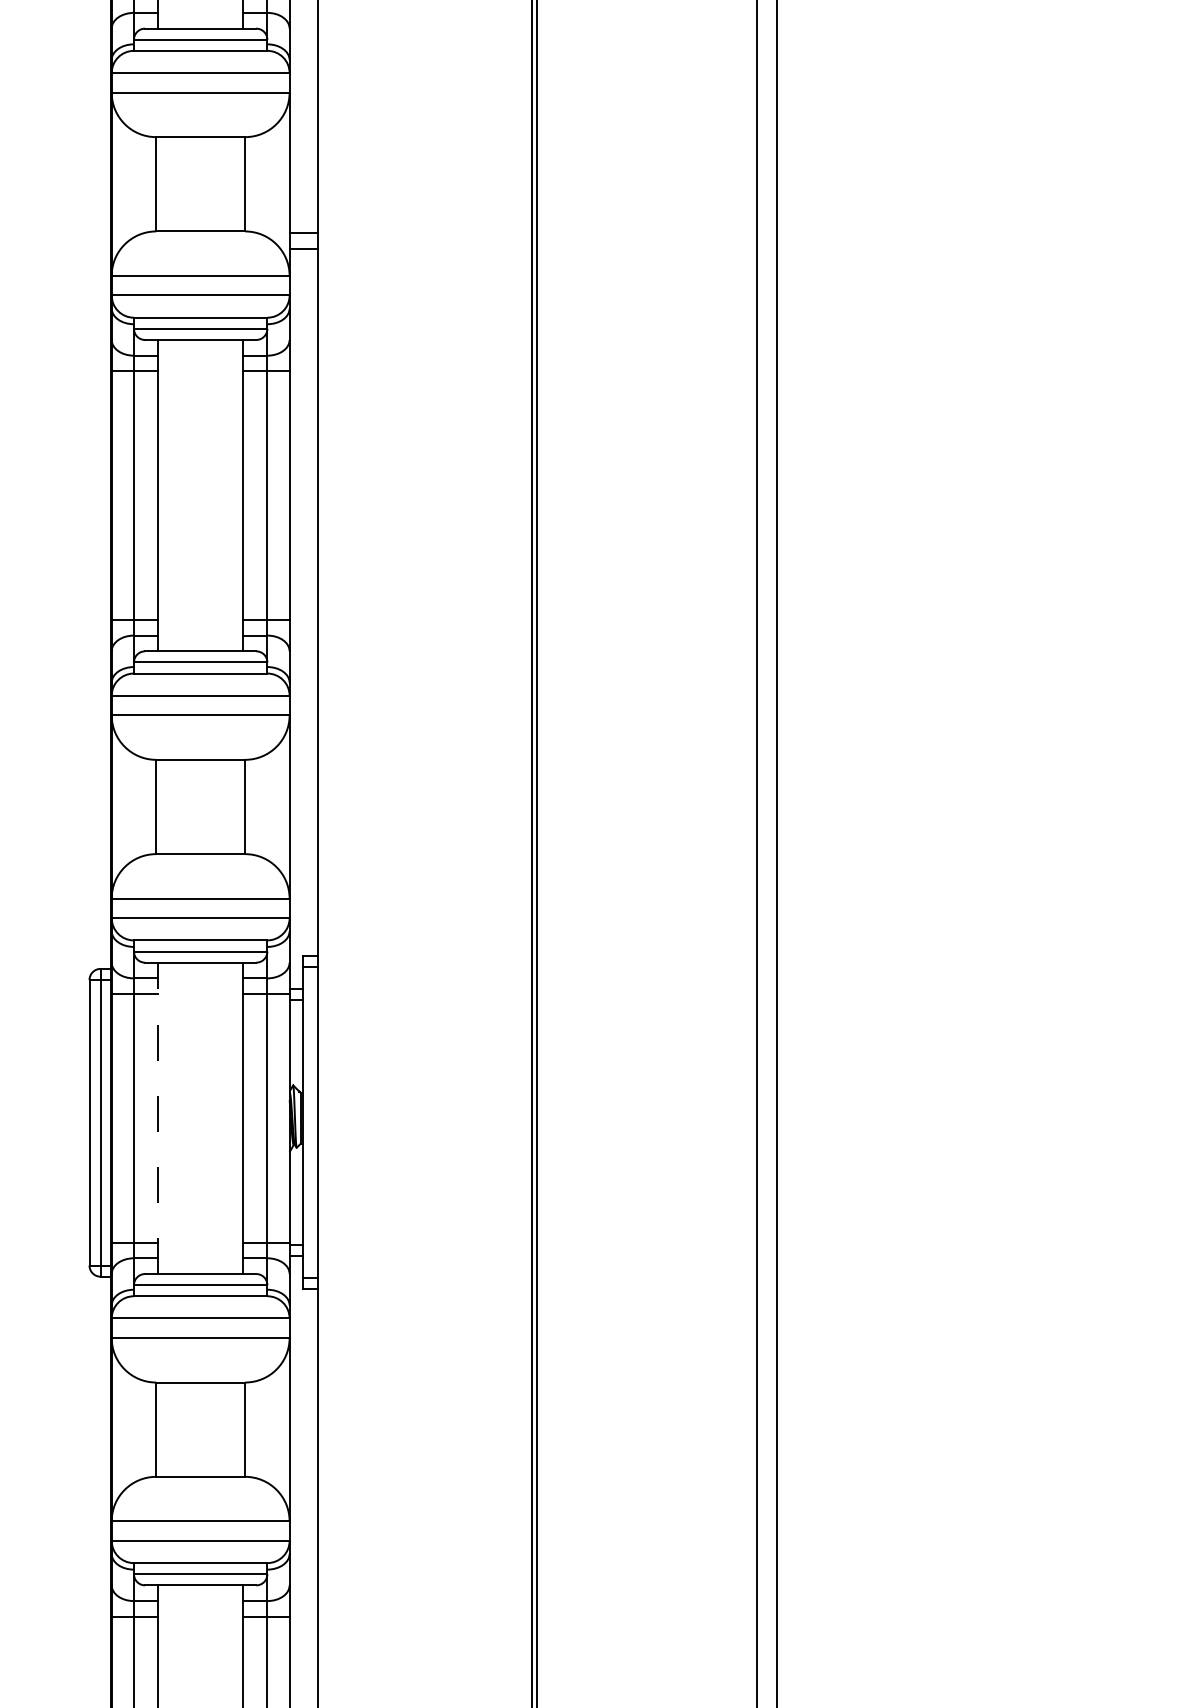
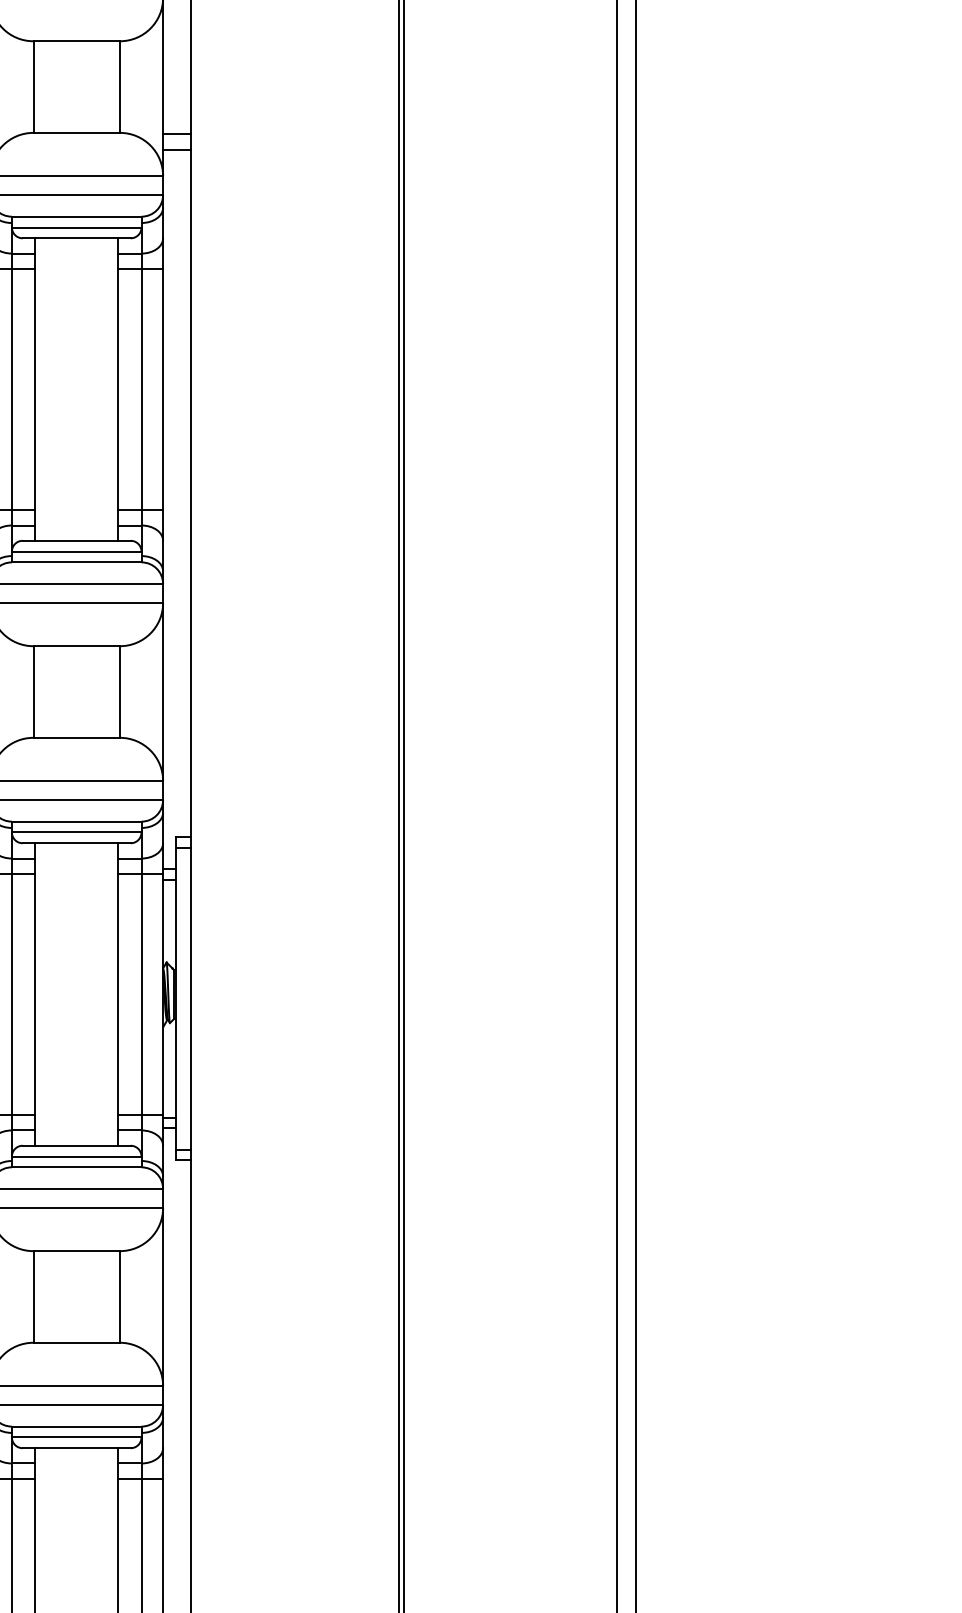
line: (157, 1118) -> (34, 994), dashed -> solid

